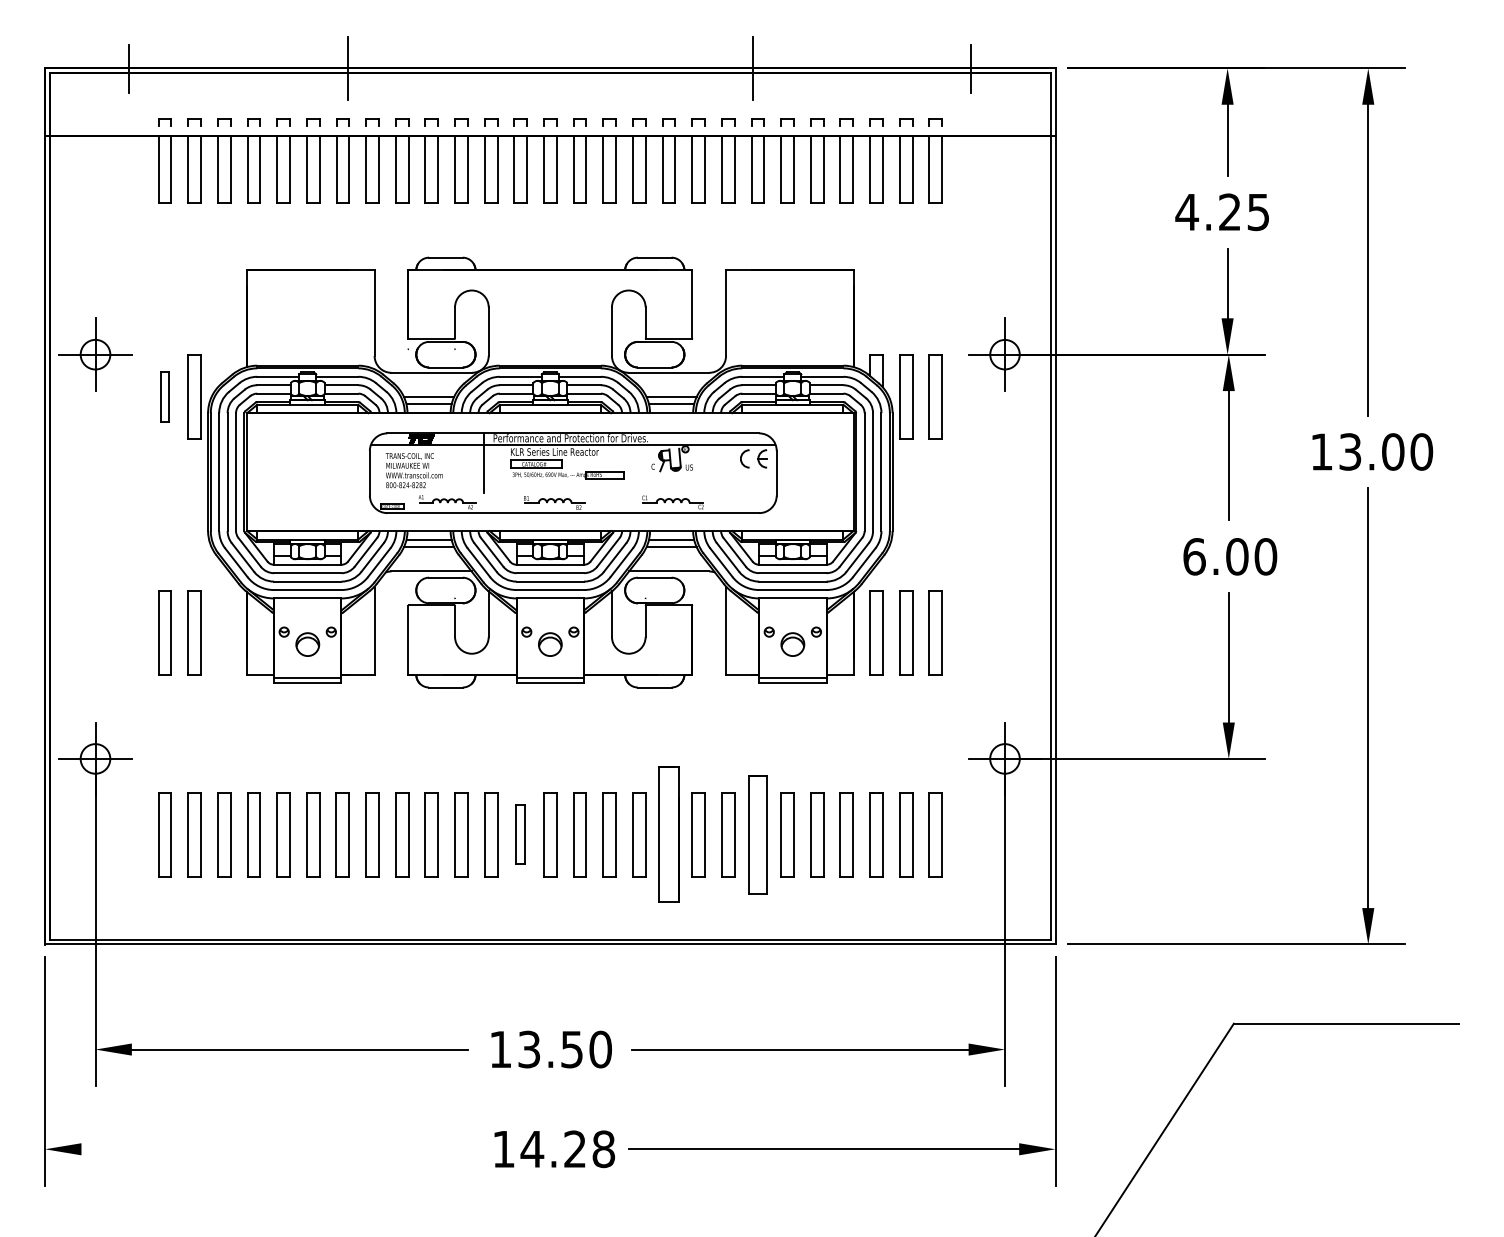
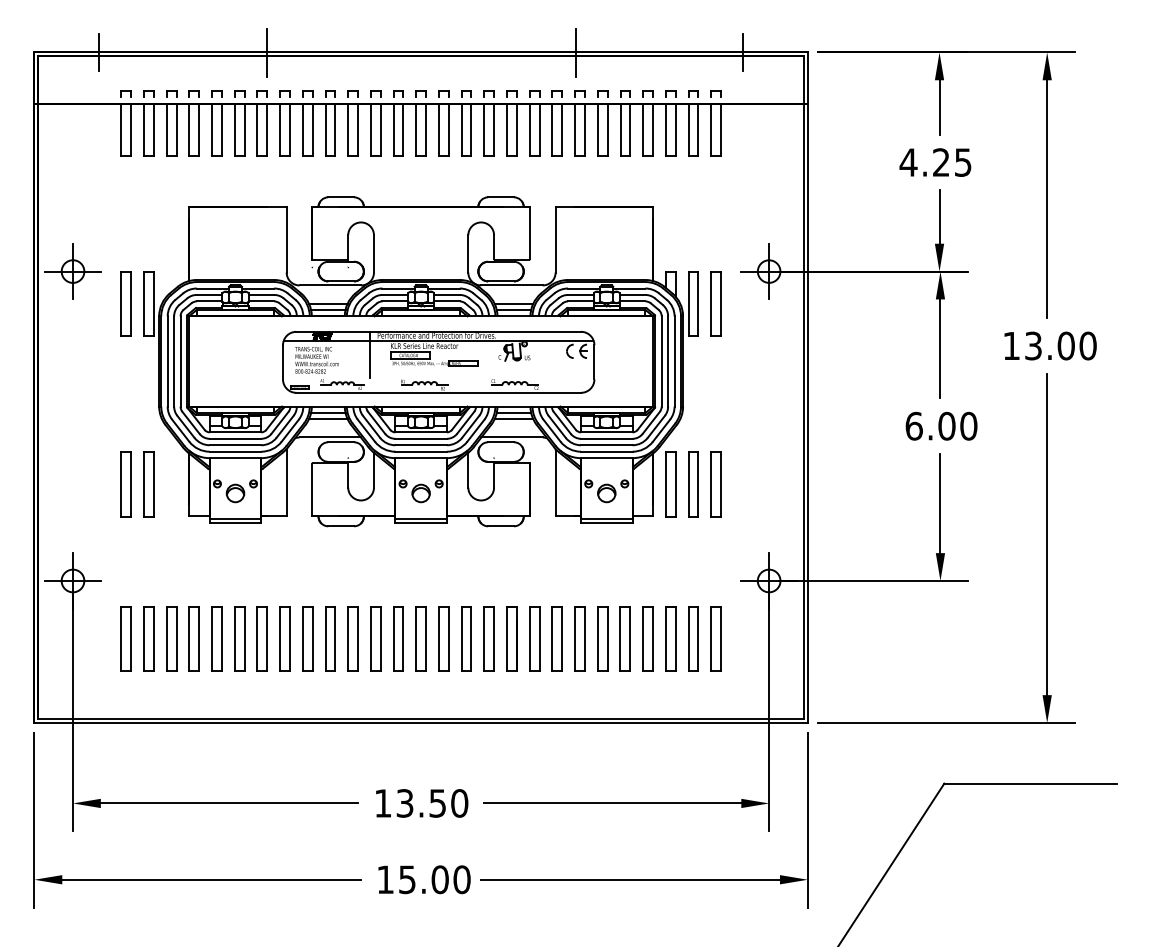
part: (164, 396) -> (125, 303), size x1.67
part: (520, 834) -> (398, 638), size x1.43
part: (668, 834) -> (511, 638), size x0.62
part: (757, 834) -> (579, 638), size x0.71
line: (276, 1149) -> (211, 879), added
text: (567, 1149) -> (434, 879), 14.28 -> 15.00

